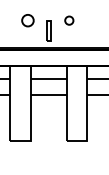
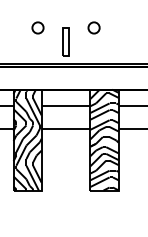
circle: (27, 20) -> (37, 27), size x0.71
hatch: (20, 103) -> (27, 139), added
hatch: (77, 103) -> (104, 139), added

